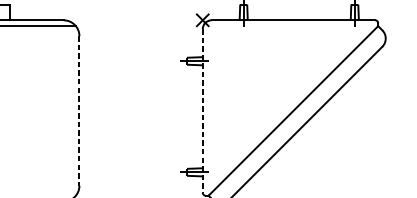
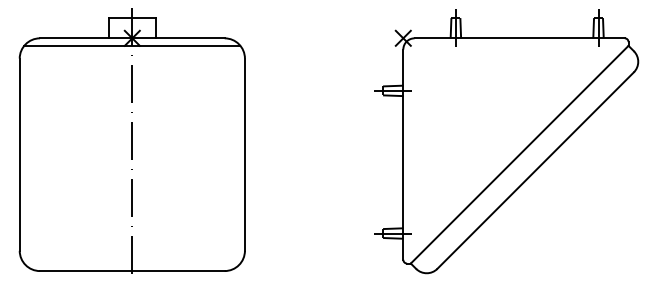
line: (79, 111) -> (244, 155), dashed -> solid
line: (202, 111) -> (403, 155), dashed -> solid

